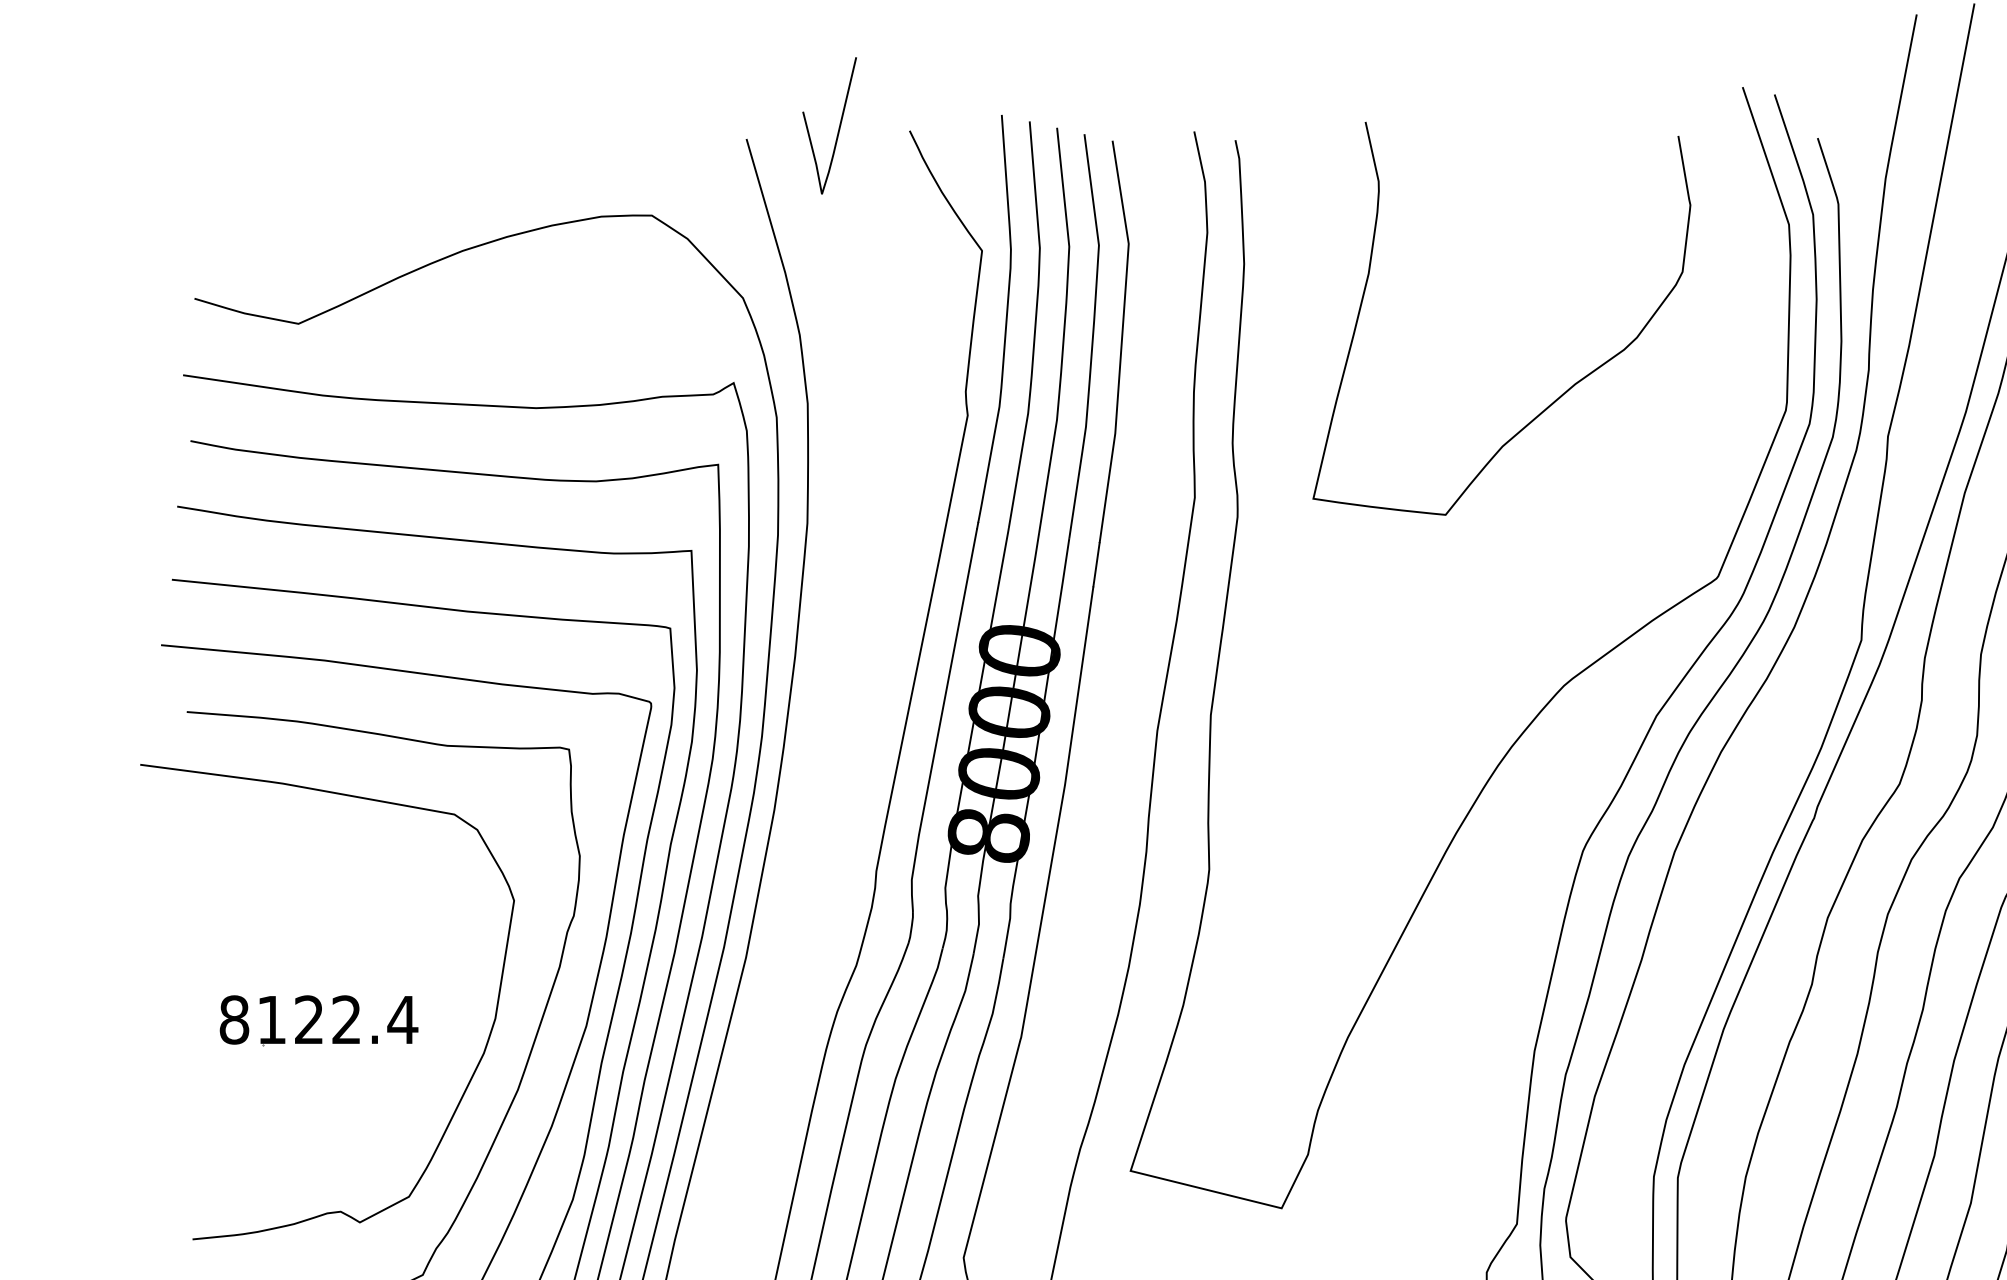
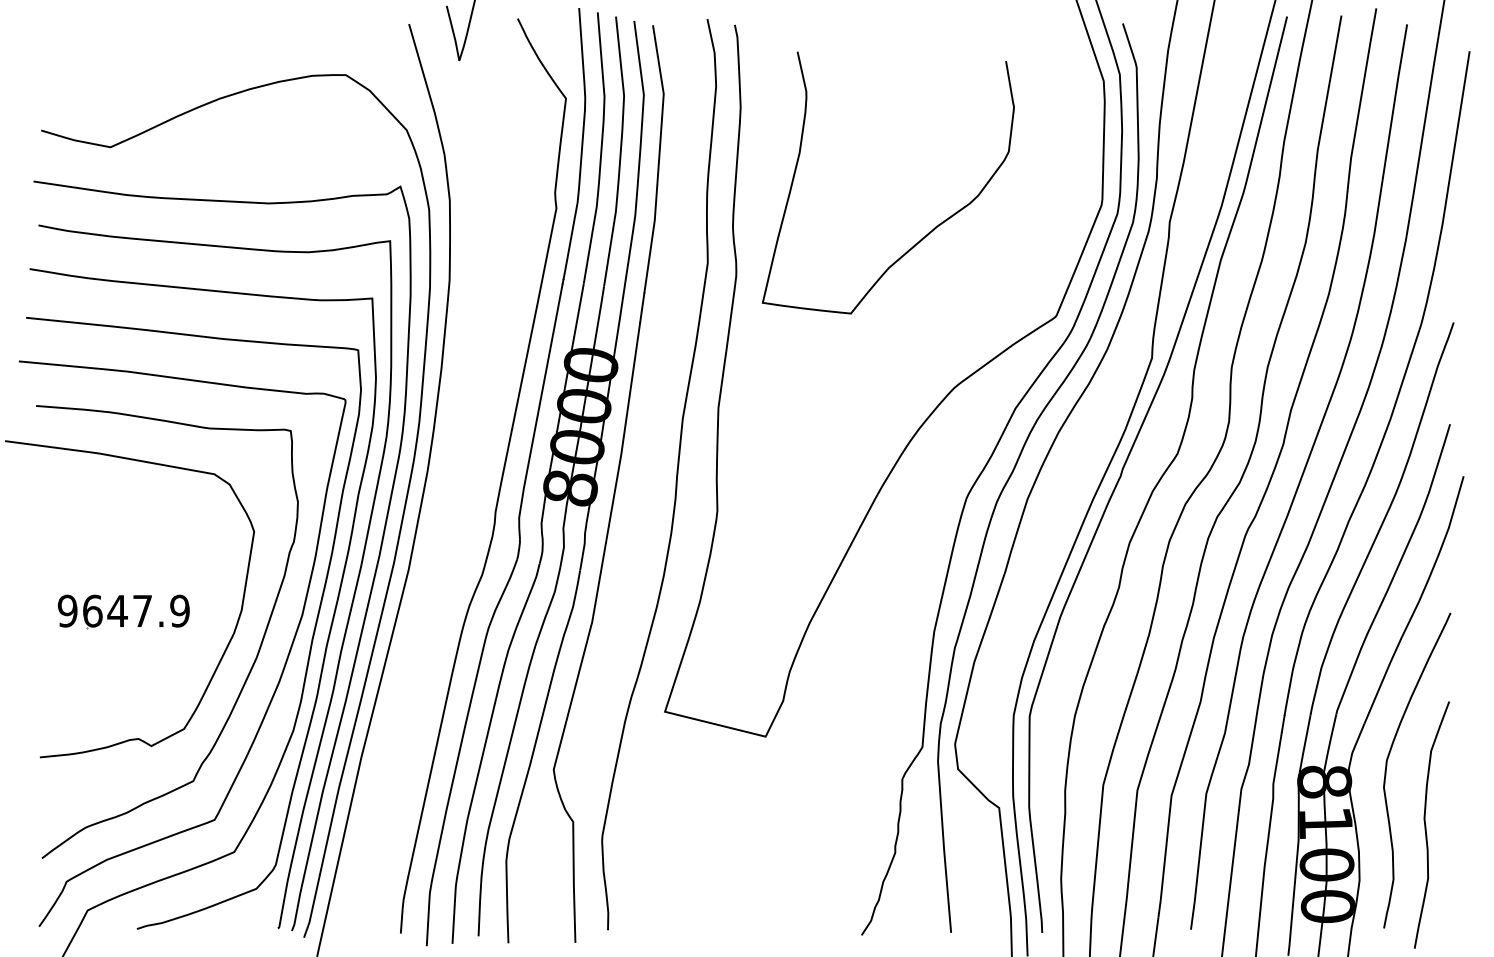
curve: (1563, 391) -> (929, 231), moved
text: (318, 1018) -> (123, 610), 8122.4 -> 9647.9

